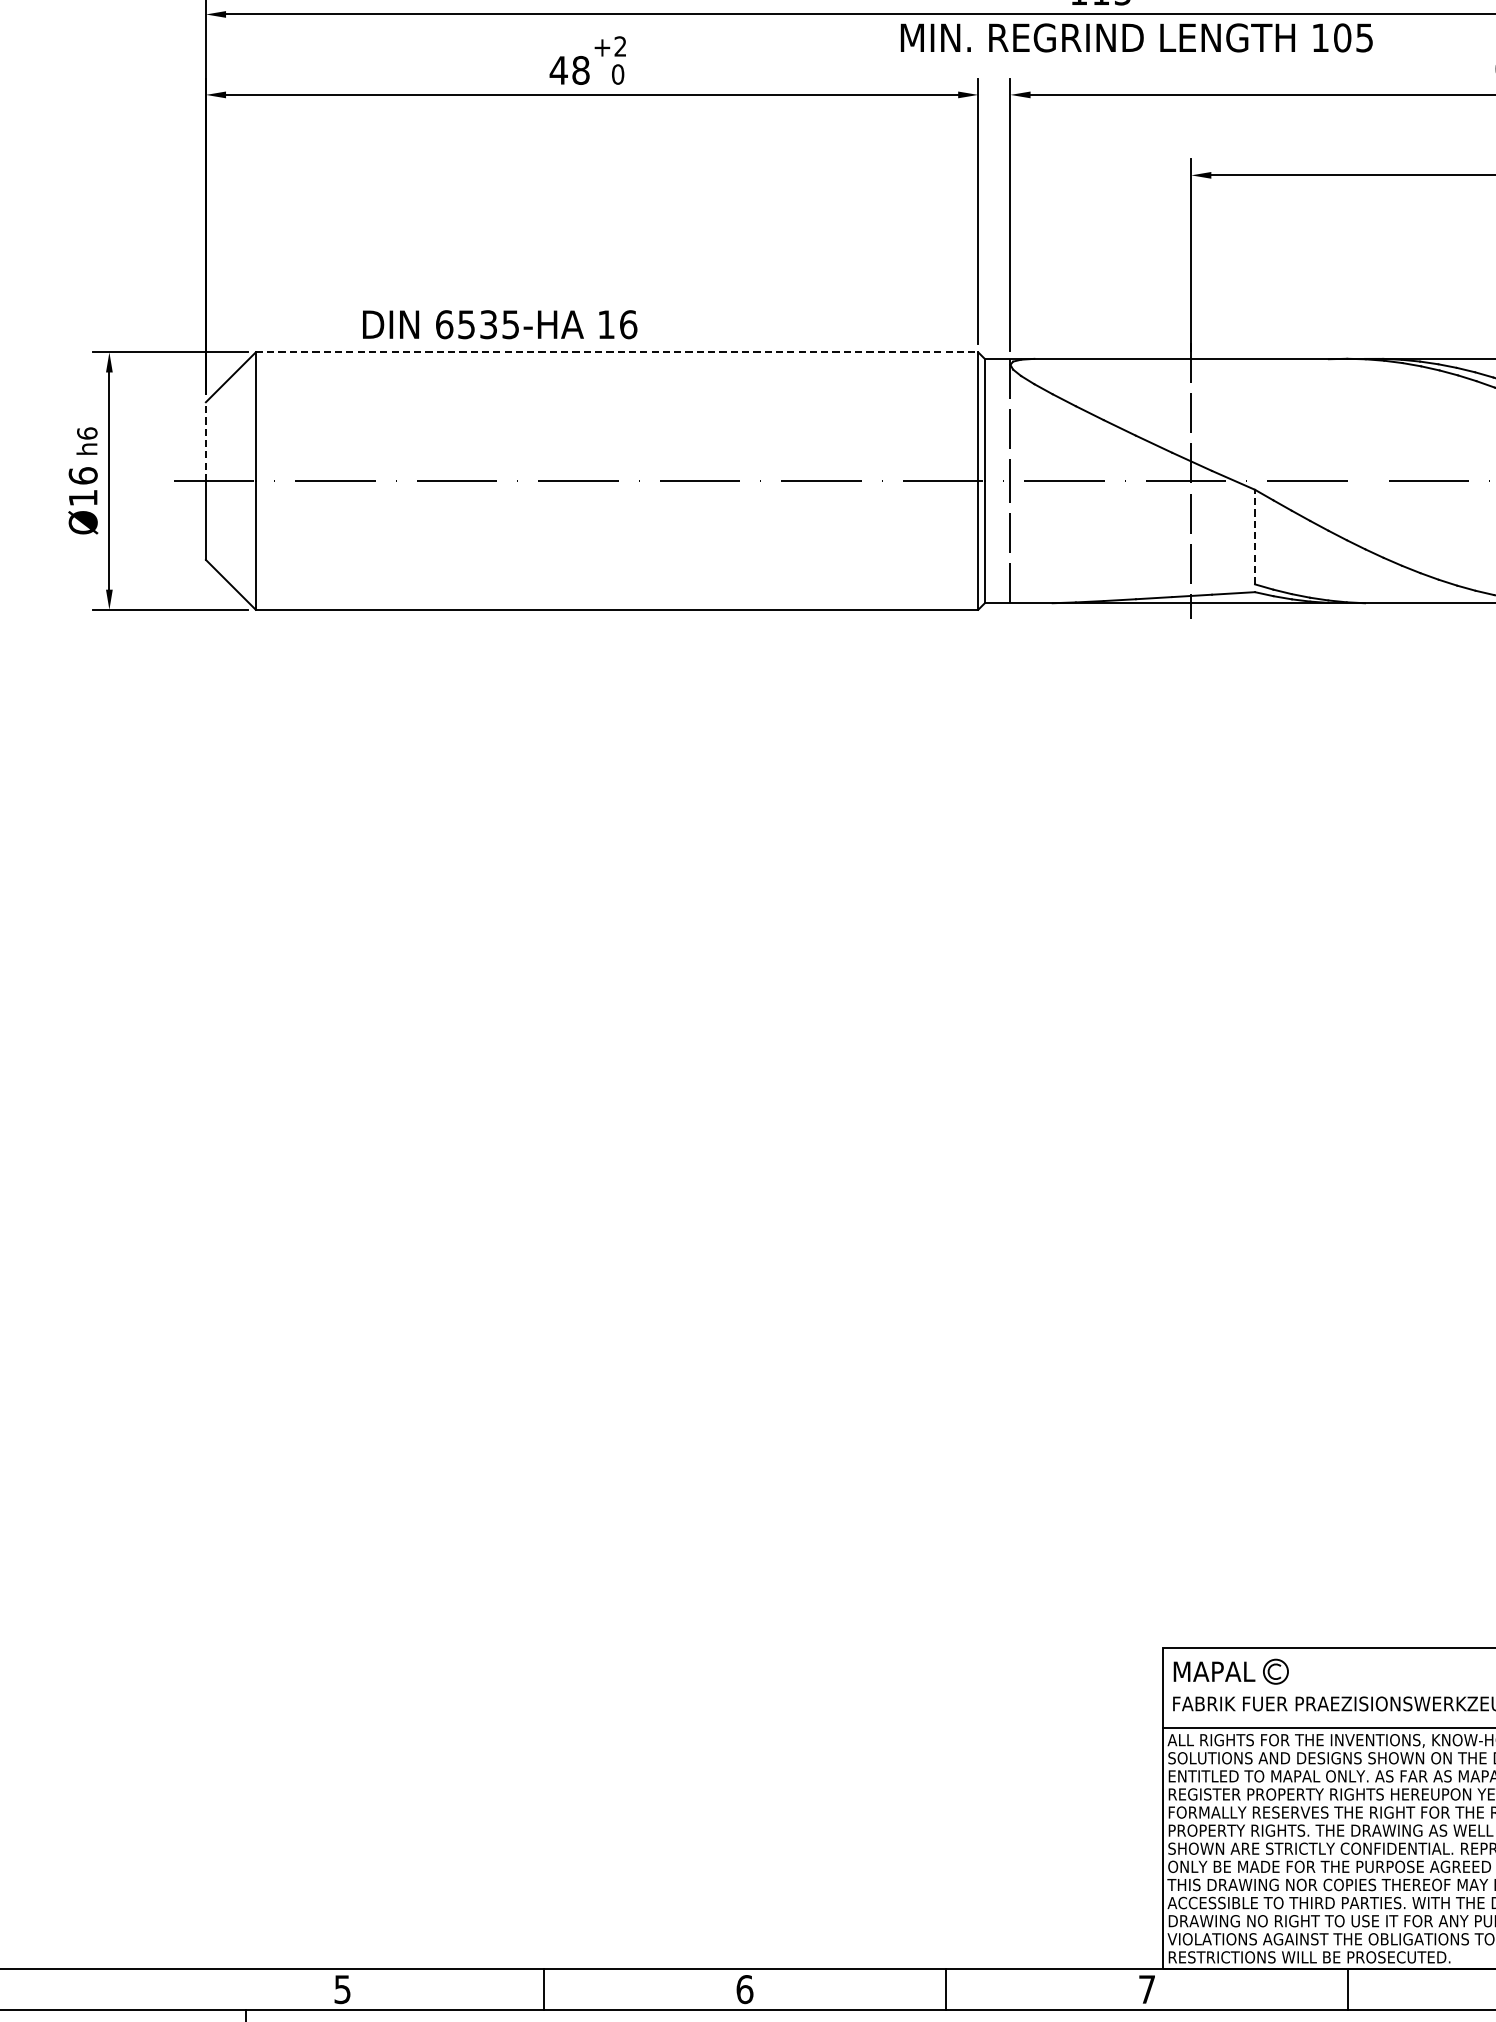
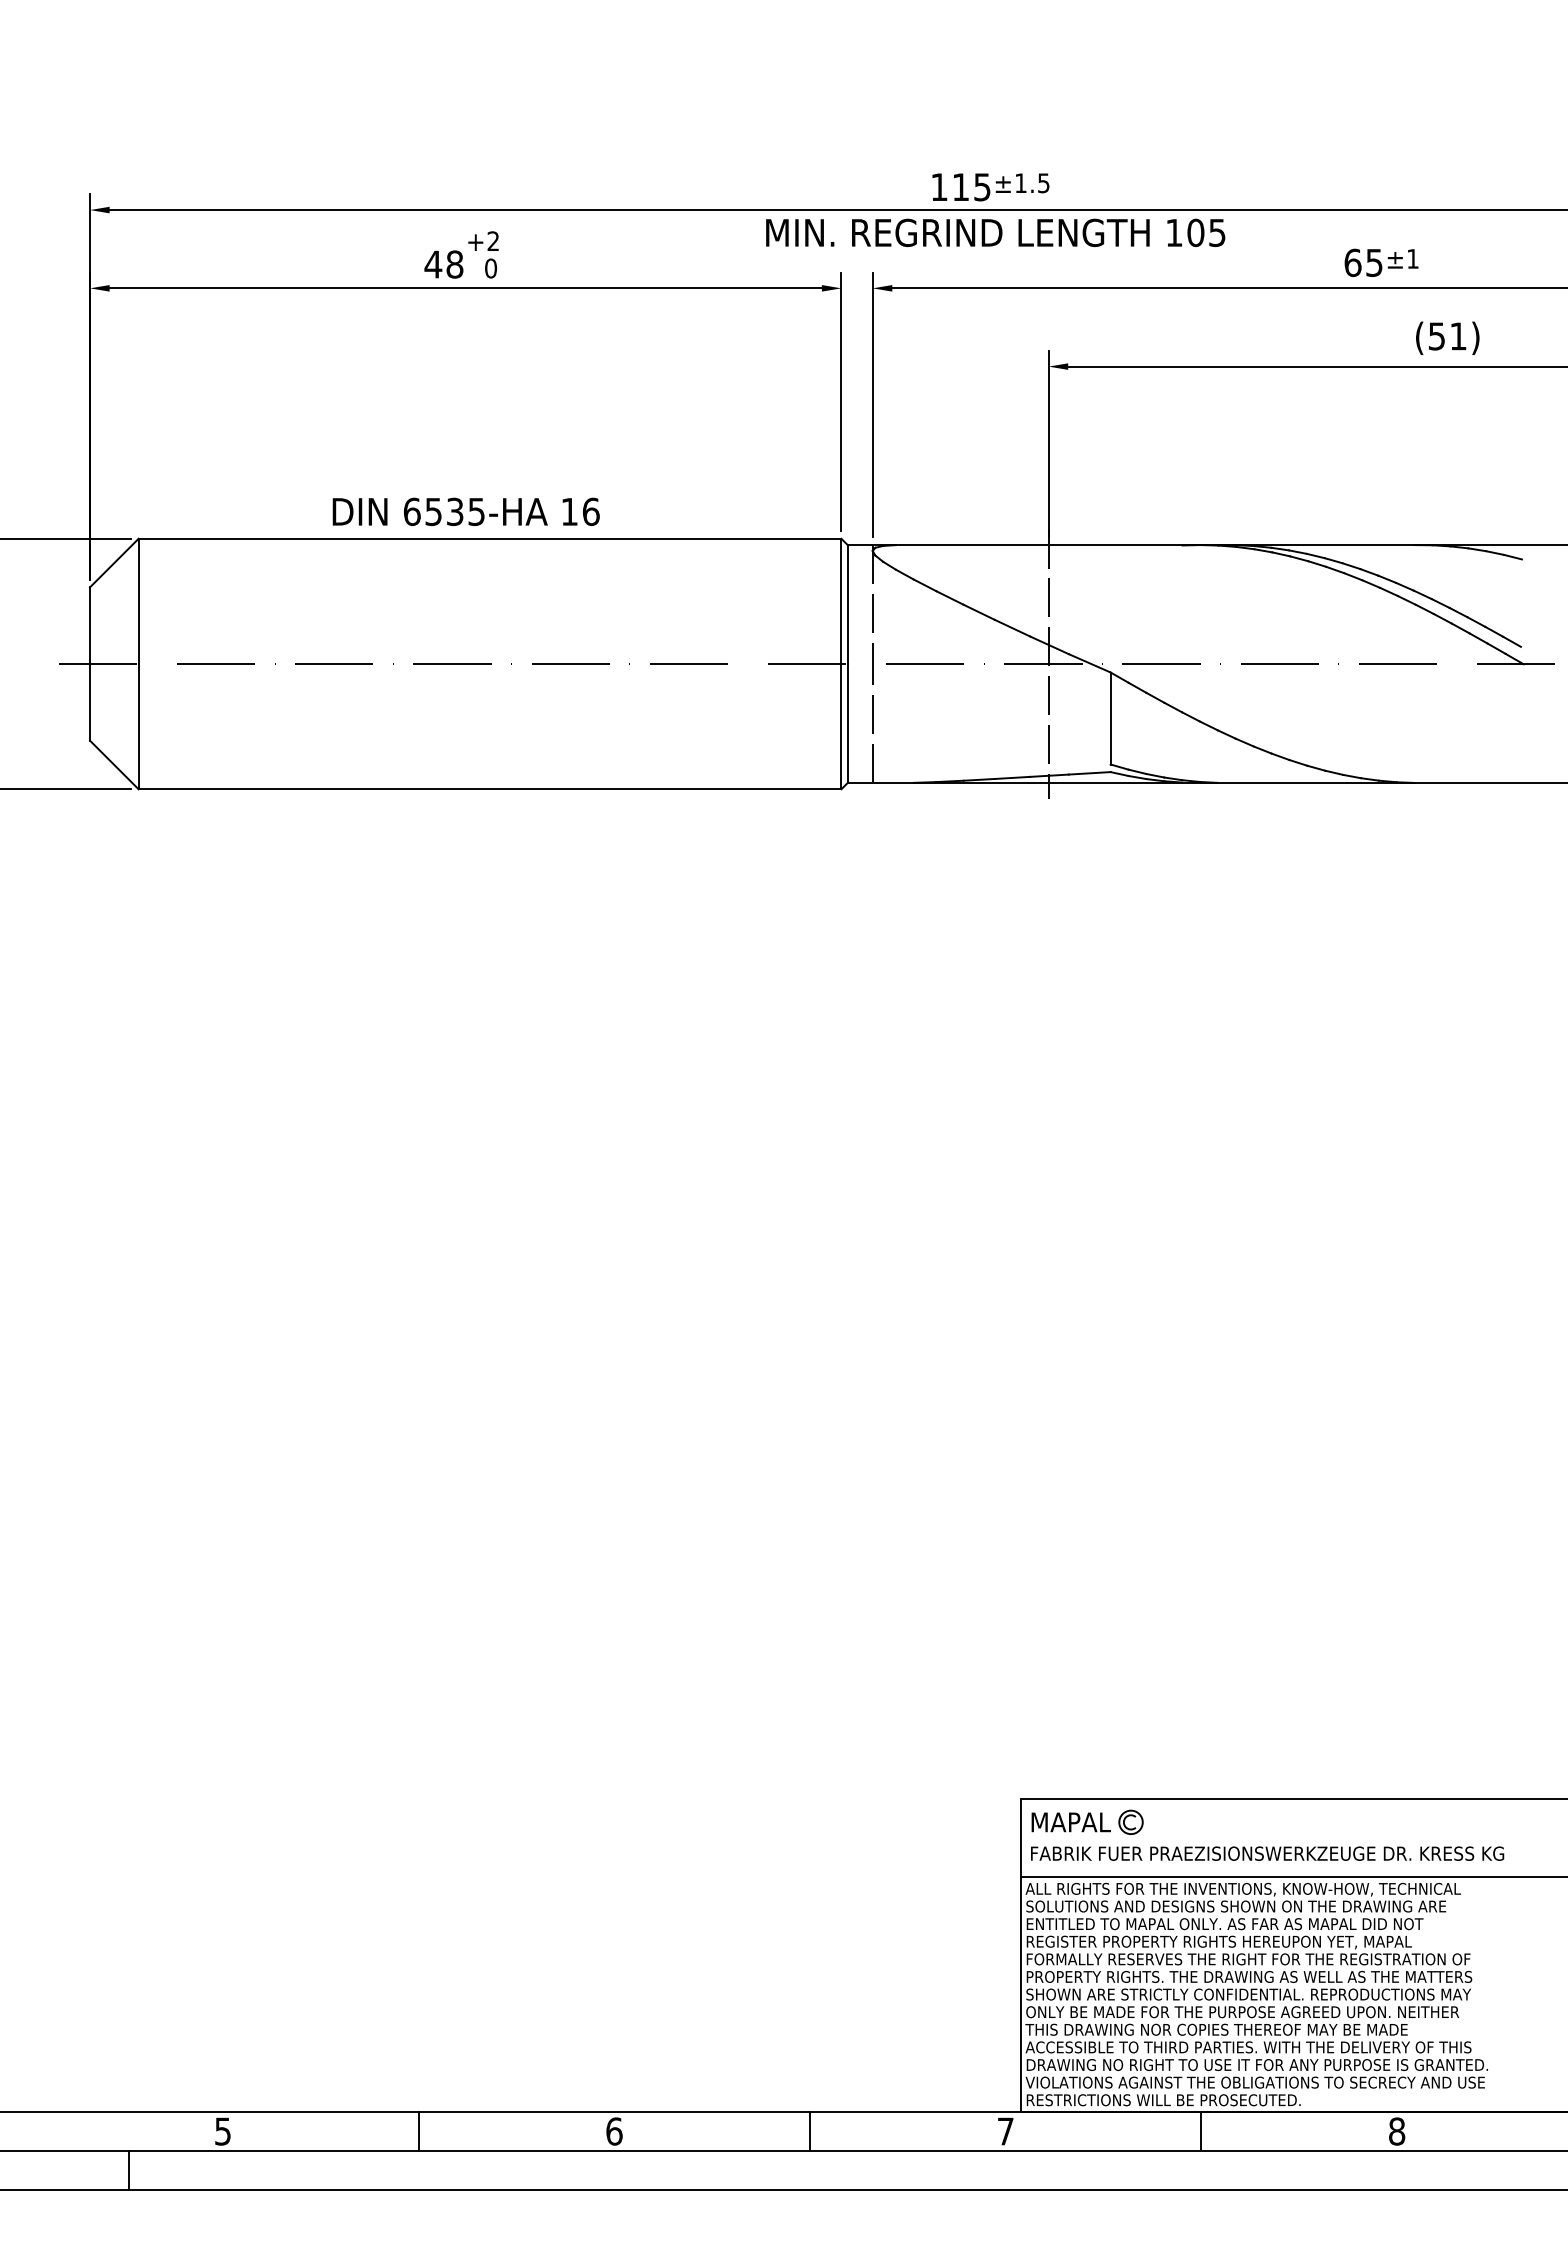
text: (499, 324) -> (465, 511), moved
line: (617, 352) -> (490, 538), dashed -> solid
line: (206, 441) -> (90, 625), dashed -> solid
line: (1254, 537) -> (1110, 718), dashed -> solid

